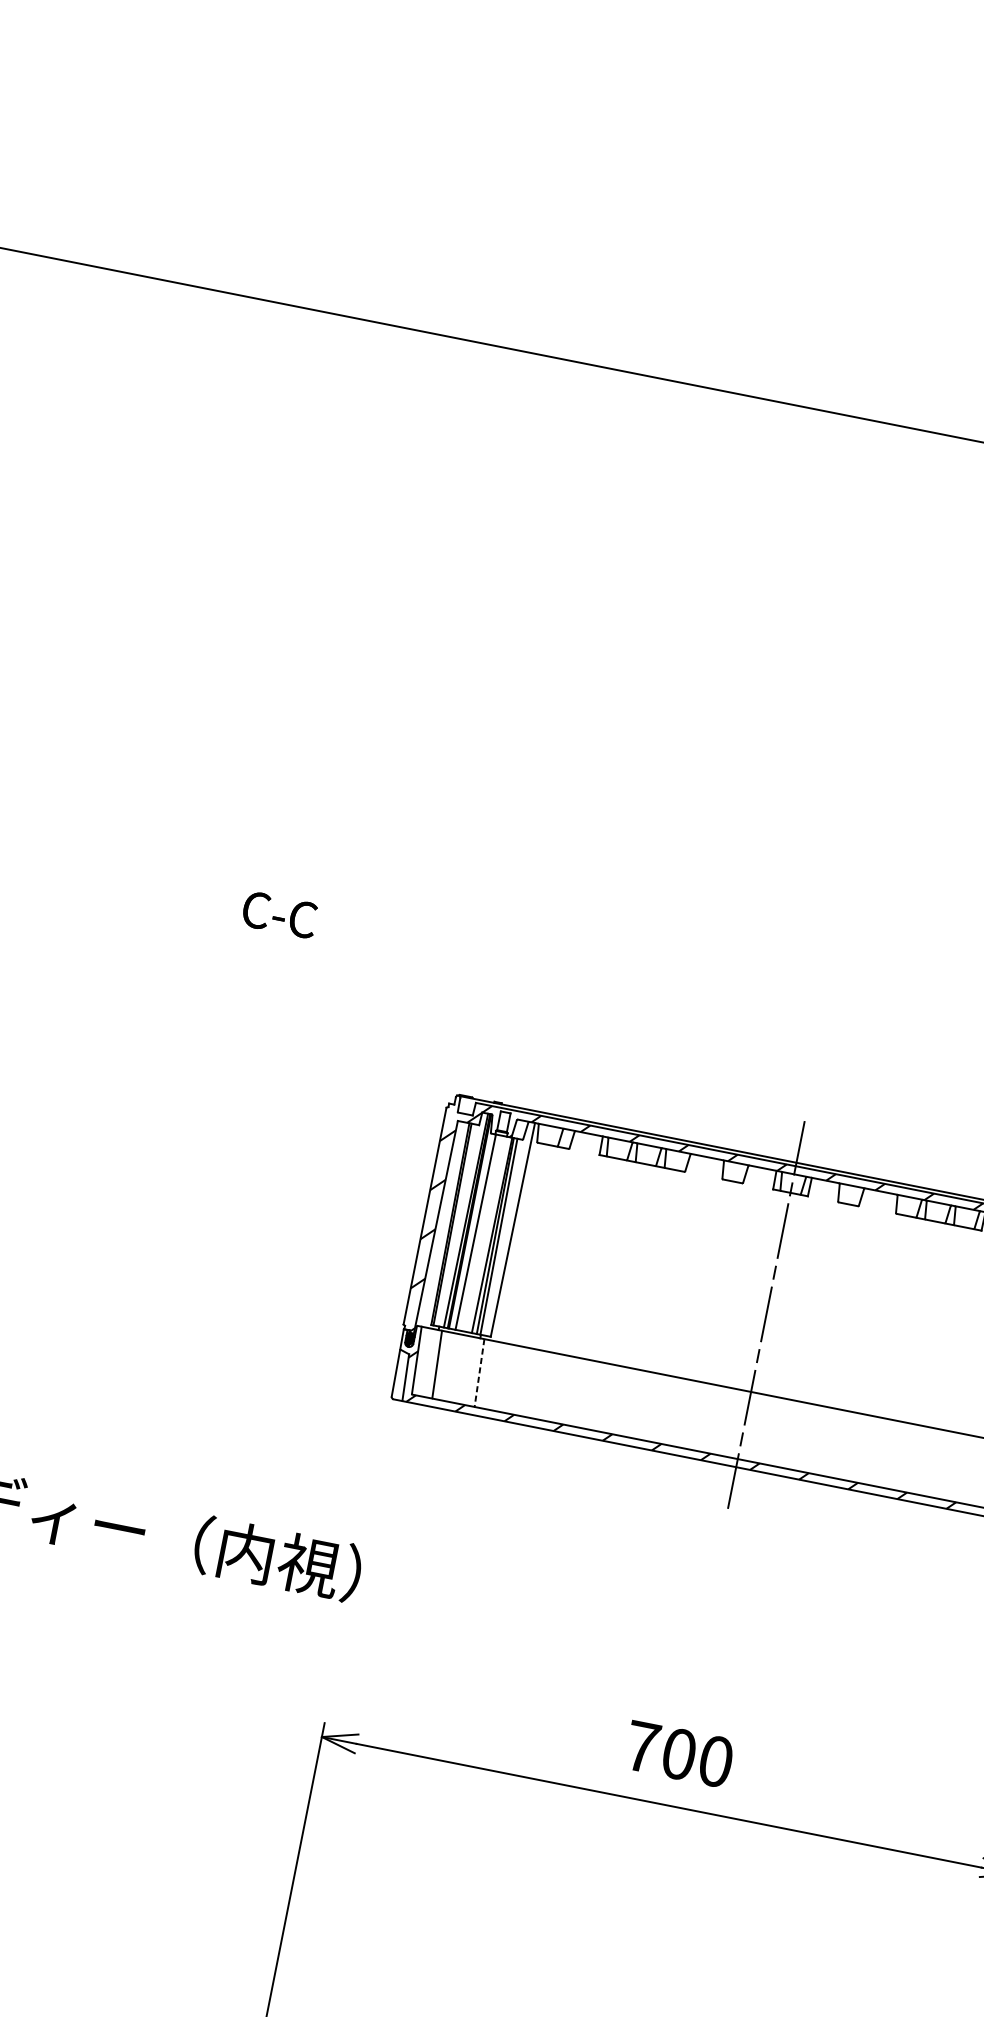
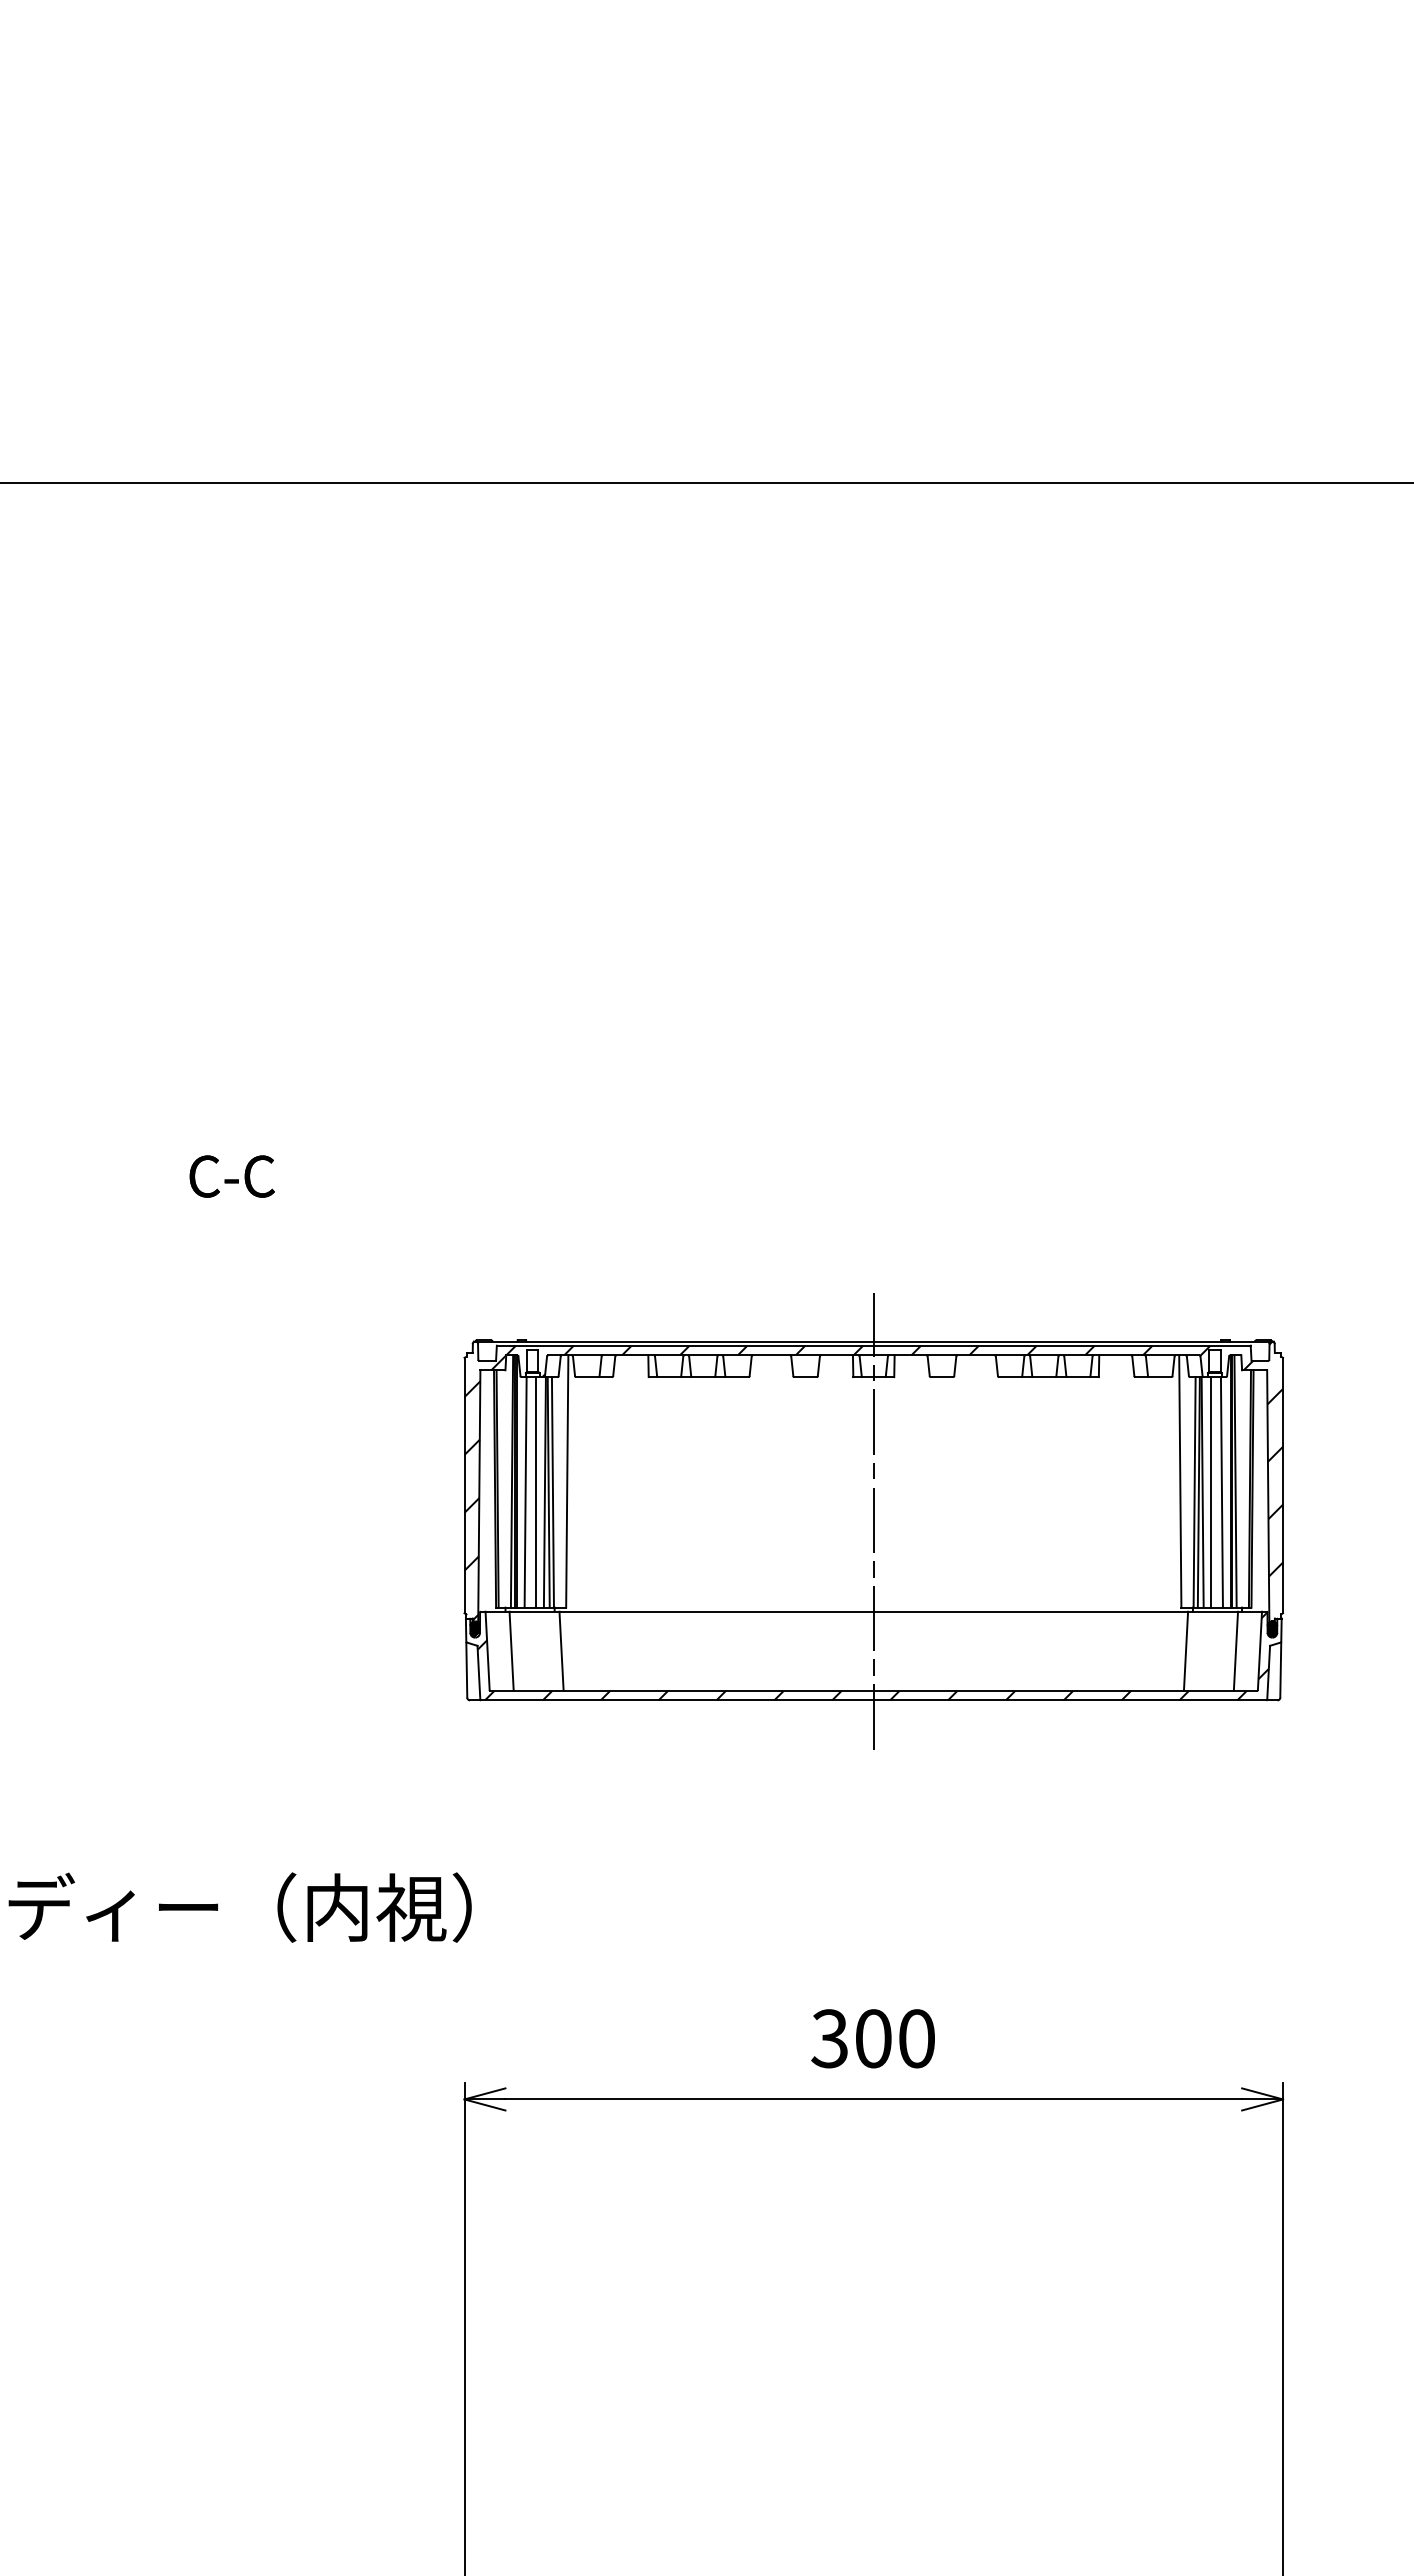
line: (484, 1234) -> (536, 1492), added
line: (479, 1373) -> (561, 1651), dashed -> solid
text: (641, 1746) -> (829, 2038), 700 -> 300

